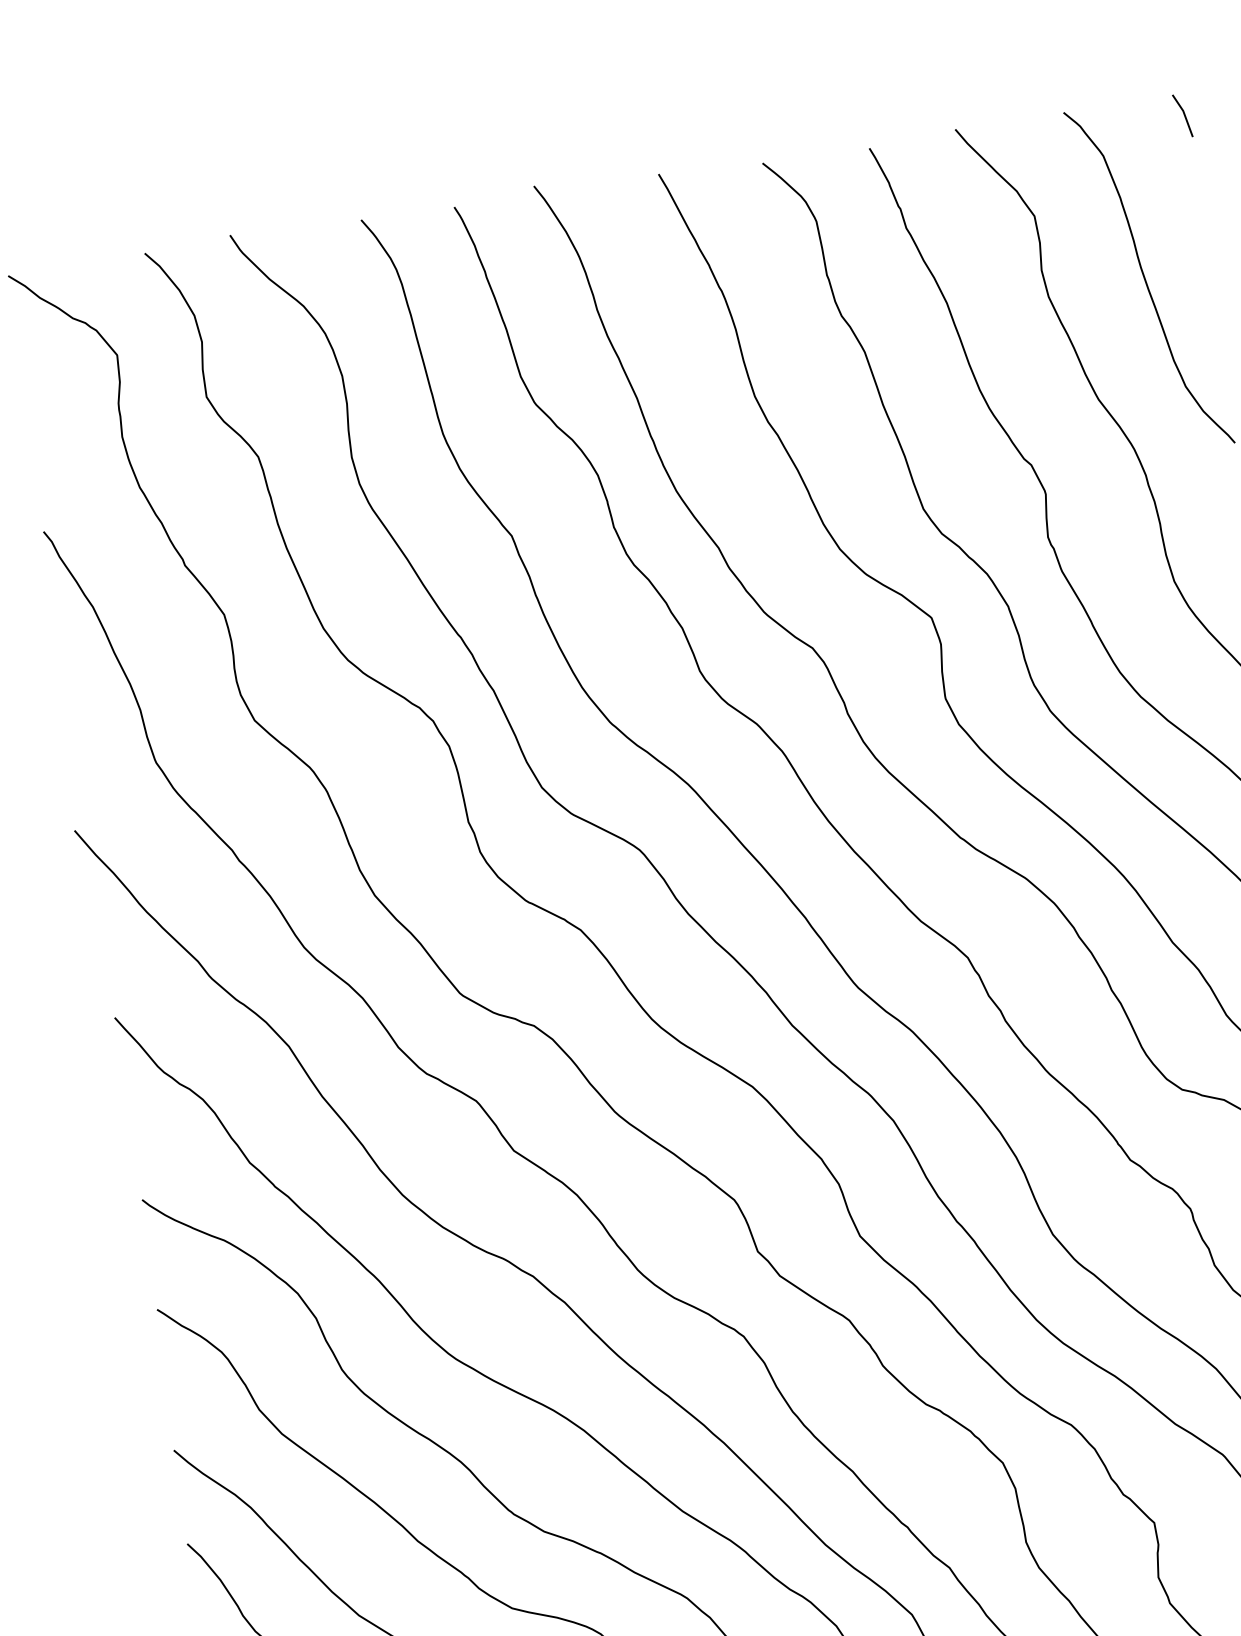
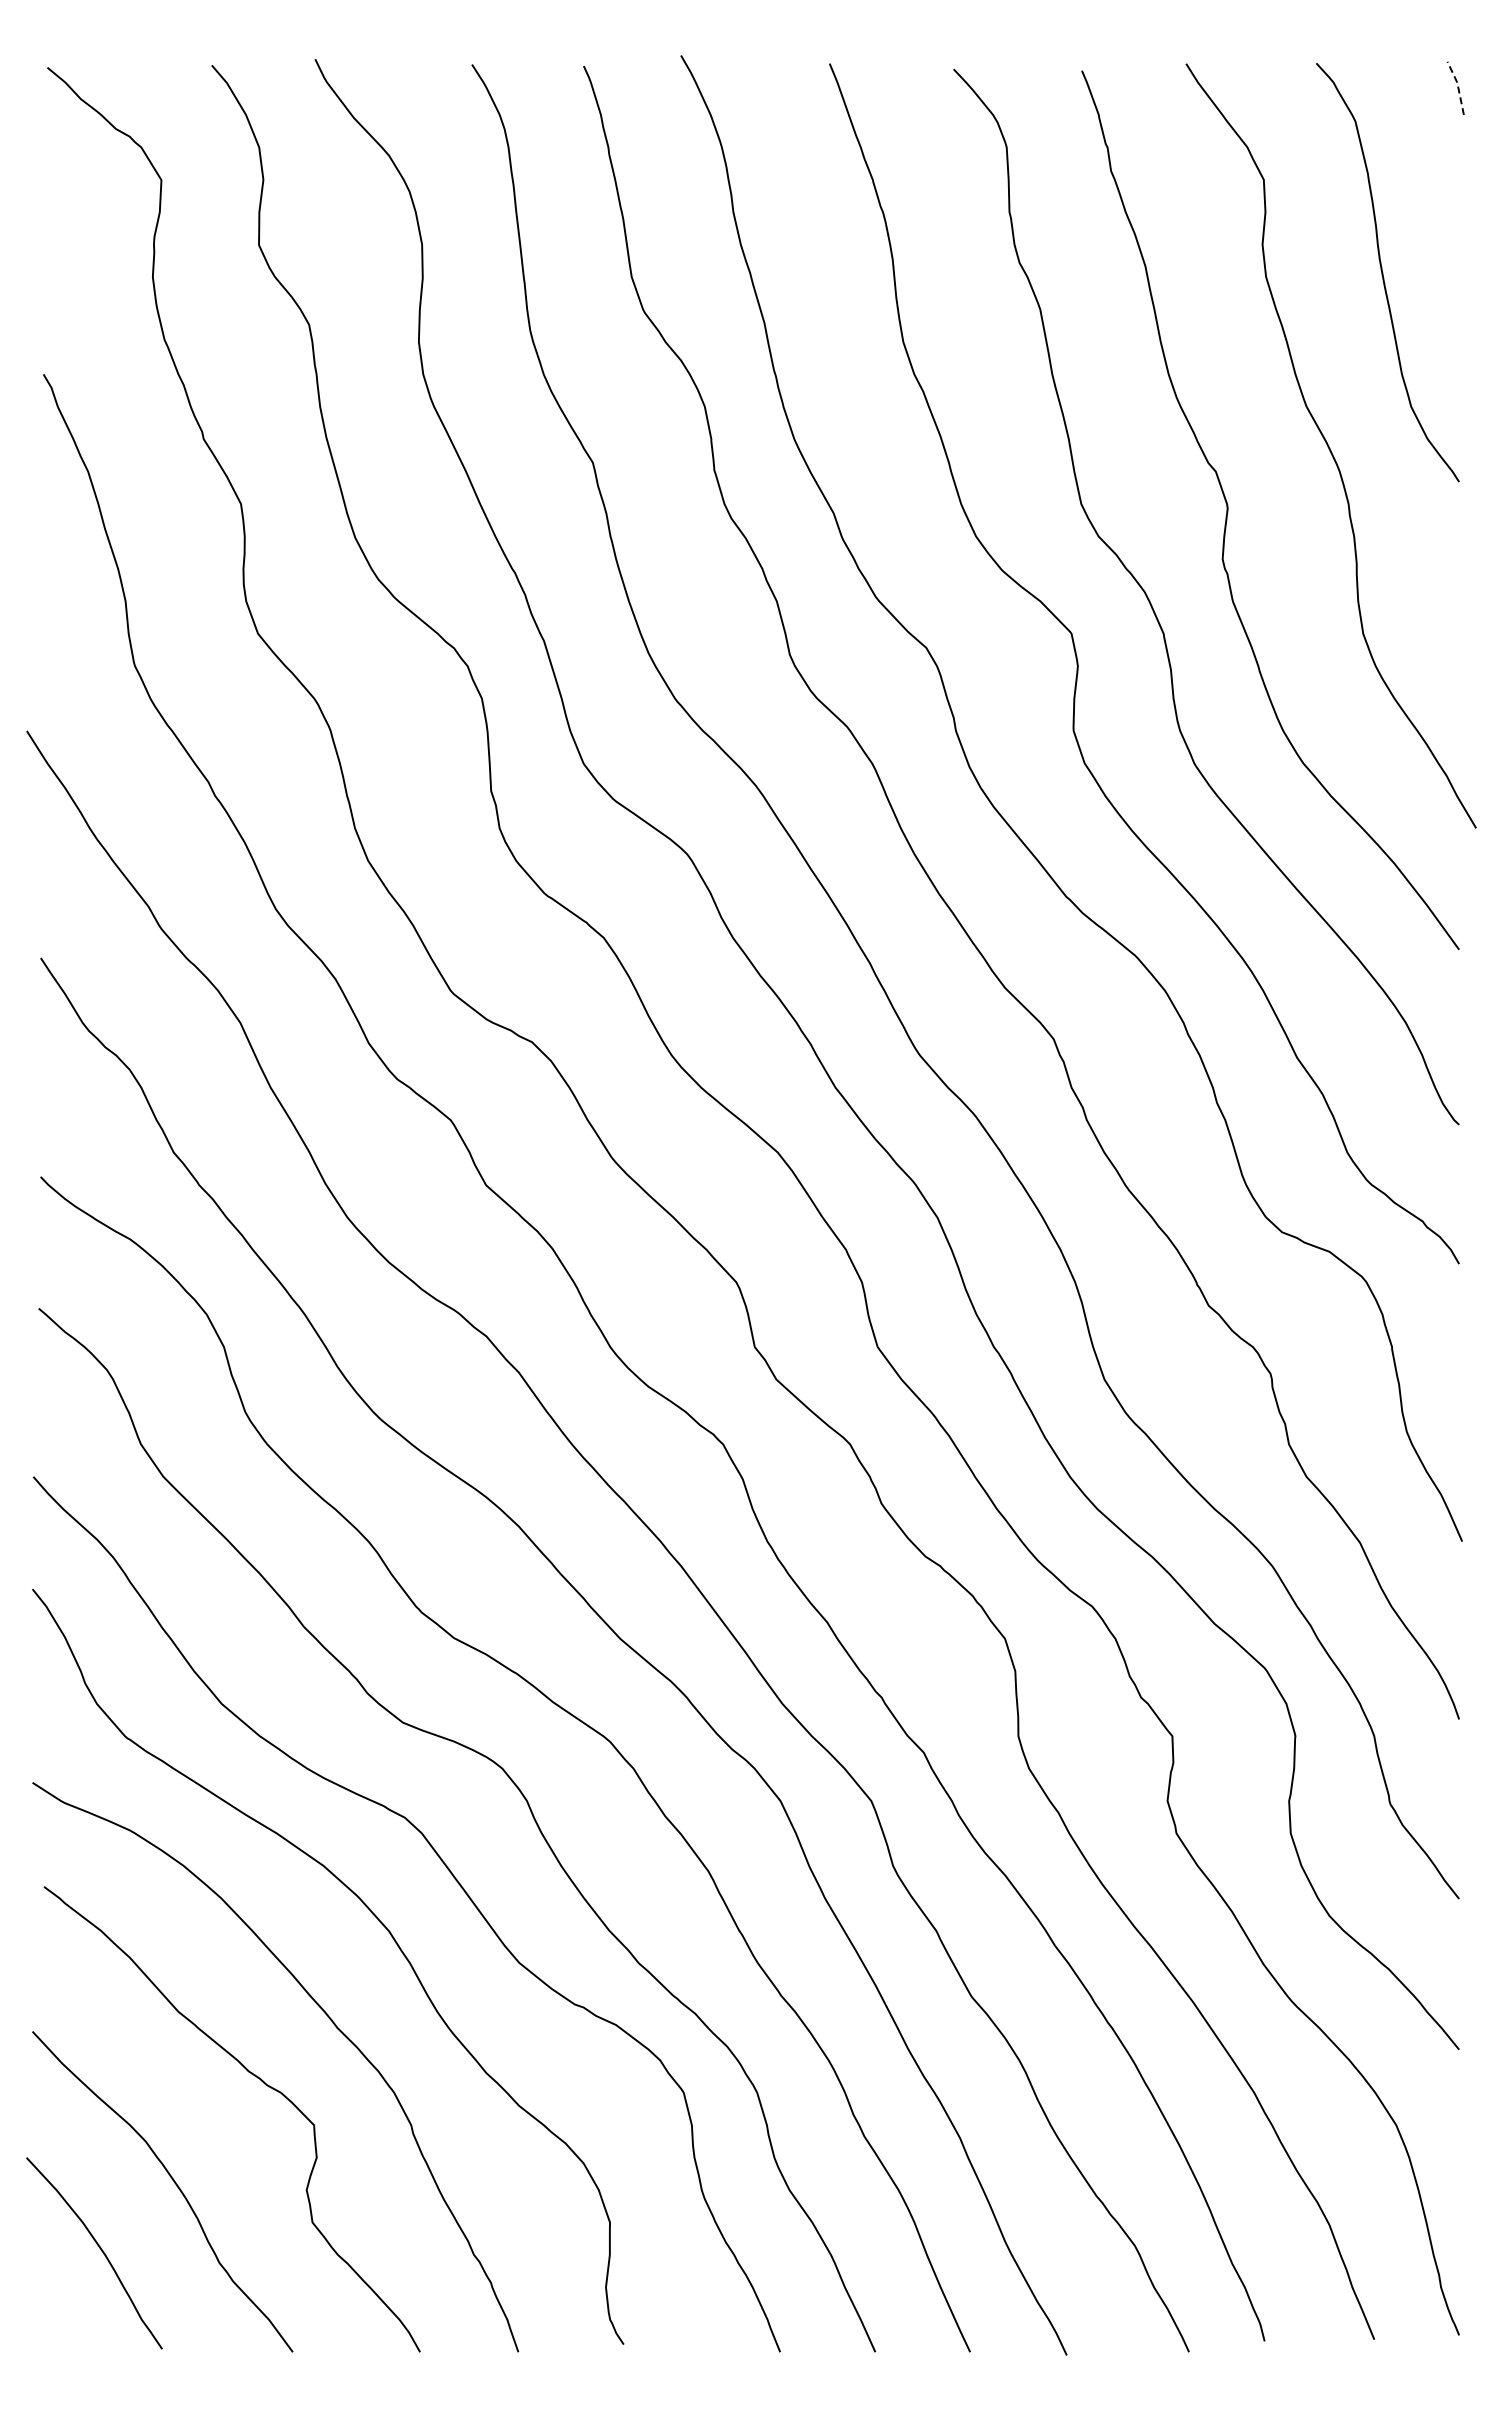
line: (1184, 114) -> (1458, 87), solid -> dashed

